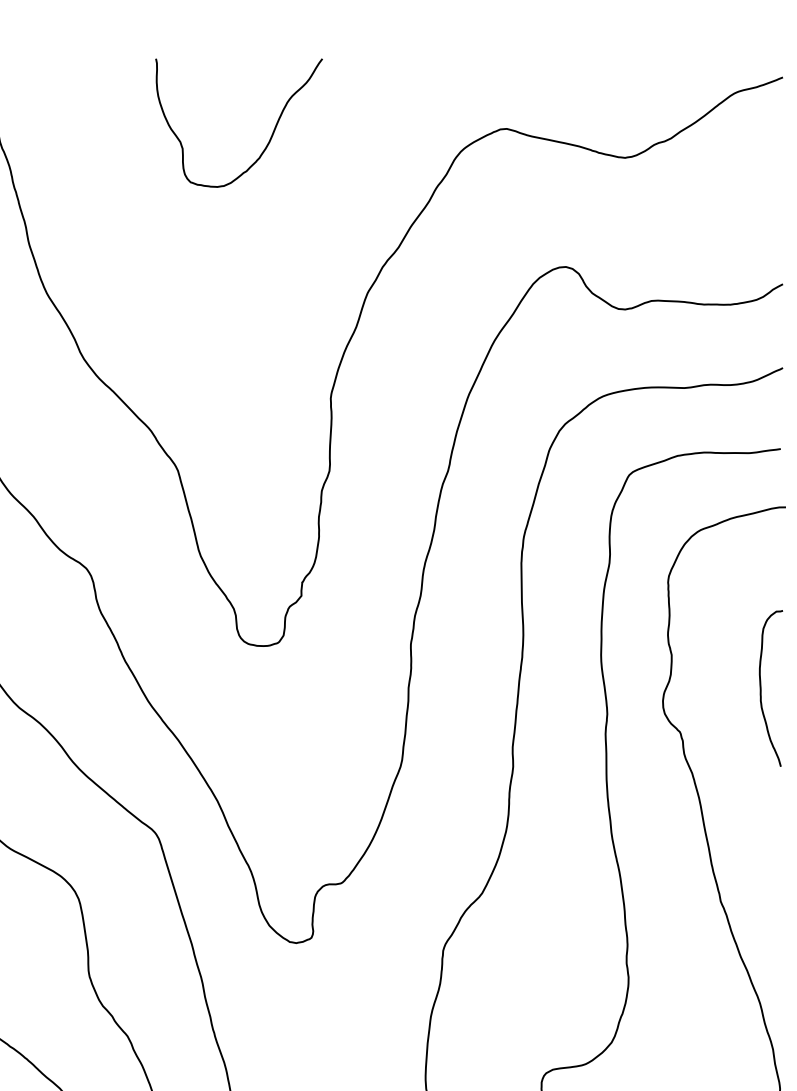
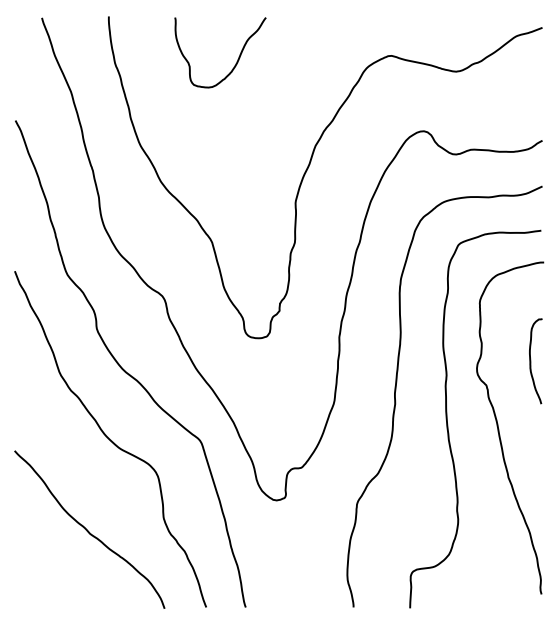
curve: (268, 139) -> (236, 61), moved

